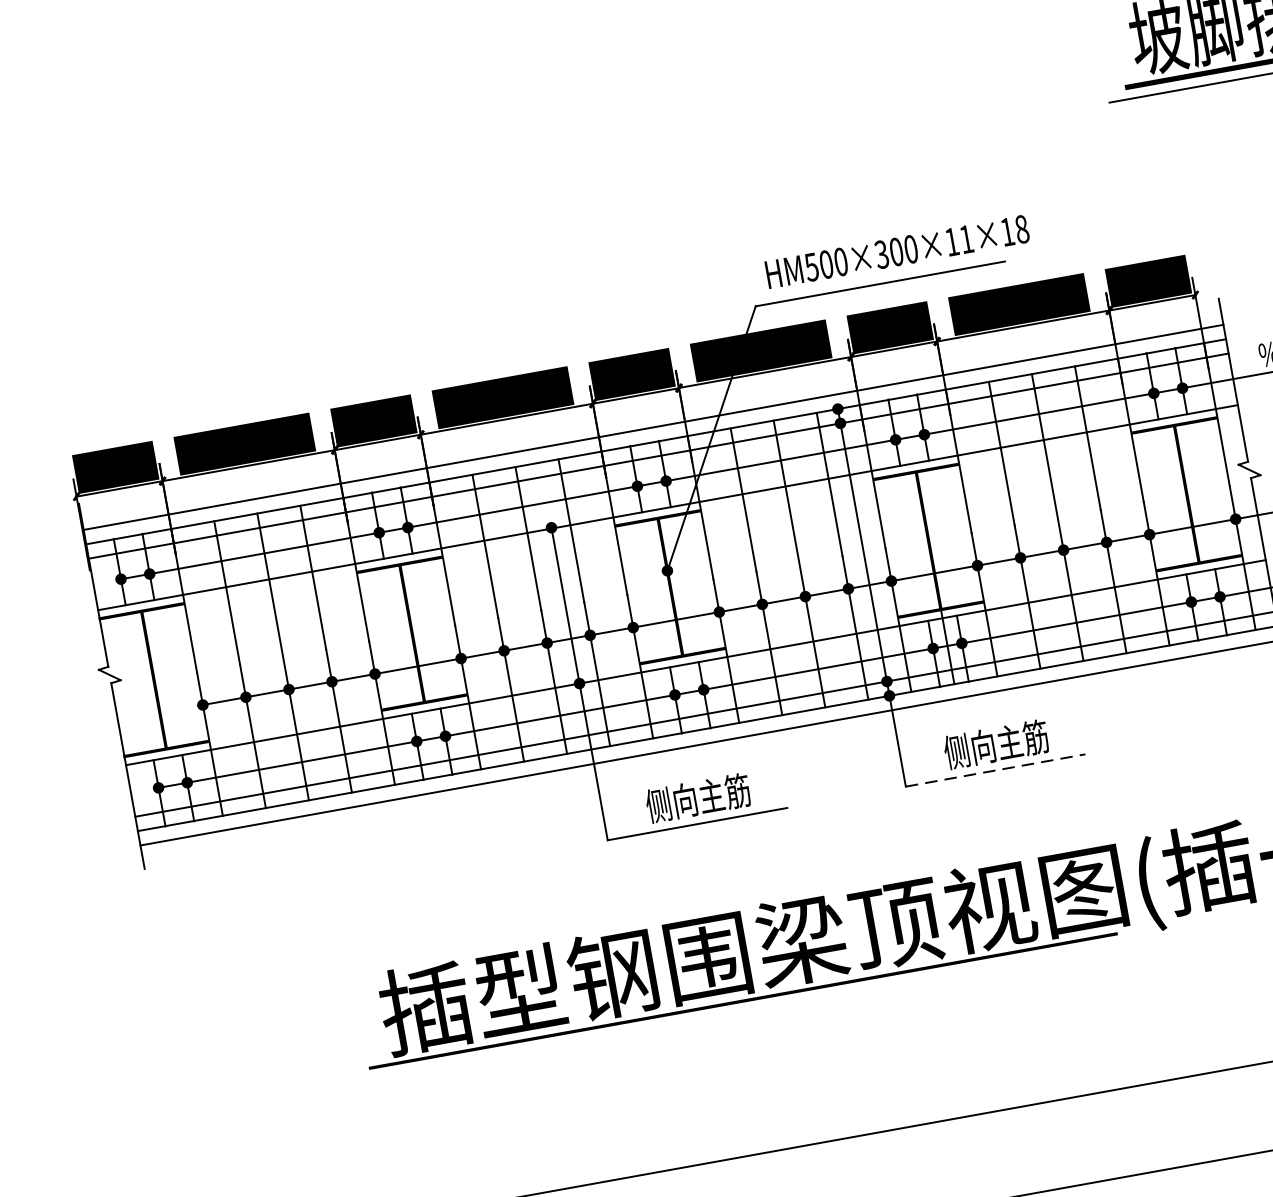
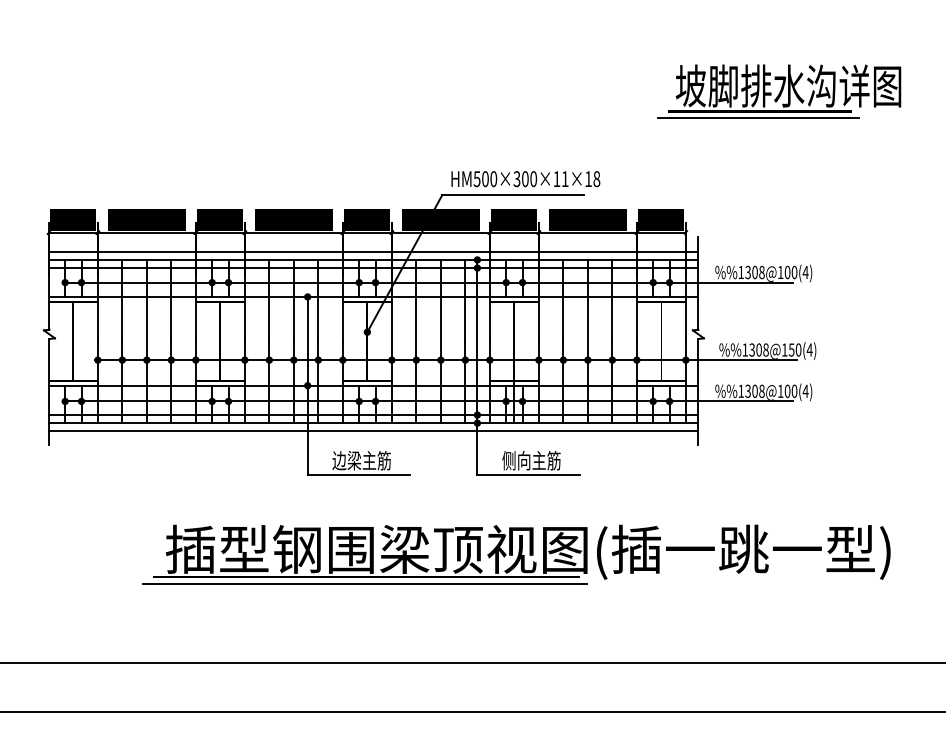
line: (997, 769) -> (529, 474), dashed -> solid
text: (671, 802) -> (346, 460), 侧向主筋 -> 边梁主筋
line: (743, 1012) -> (365, 583), added

